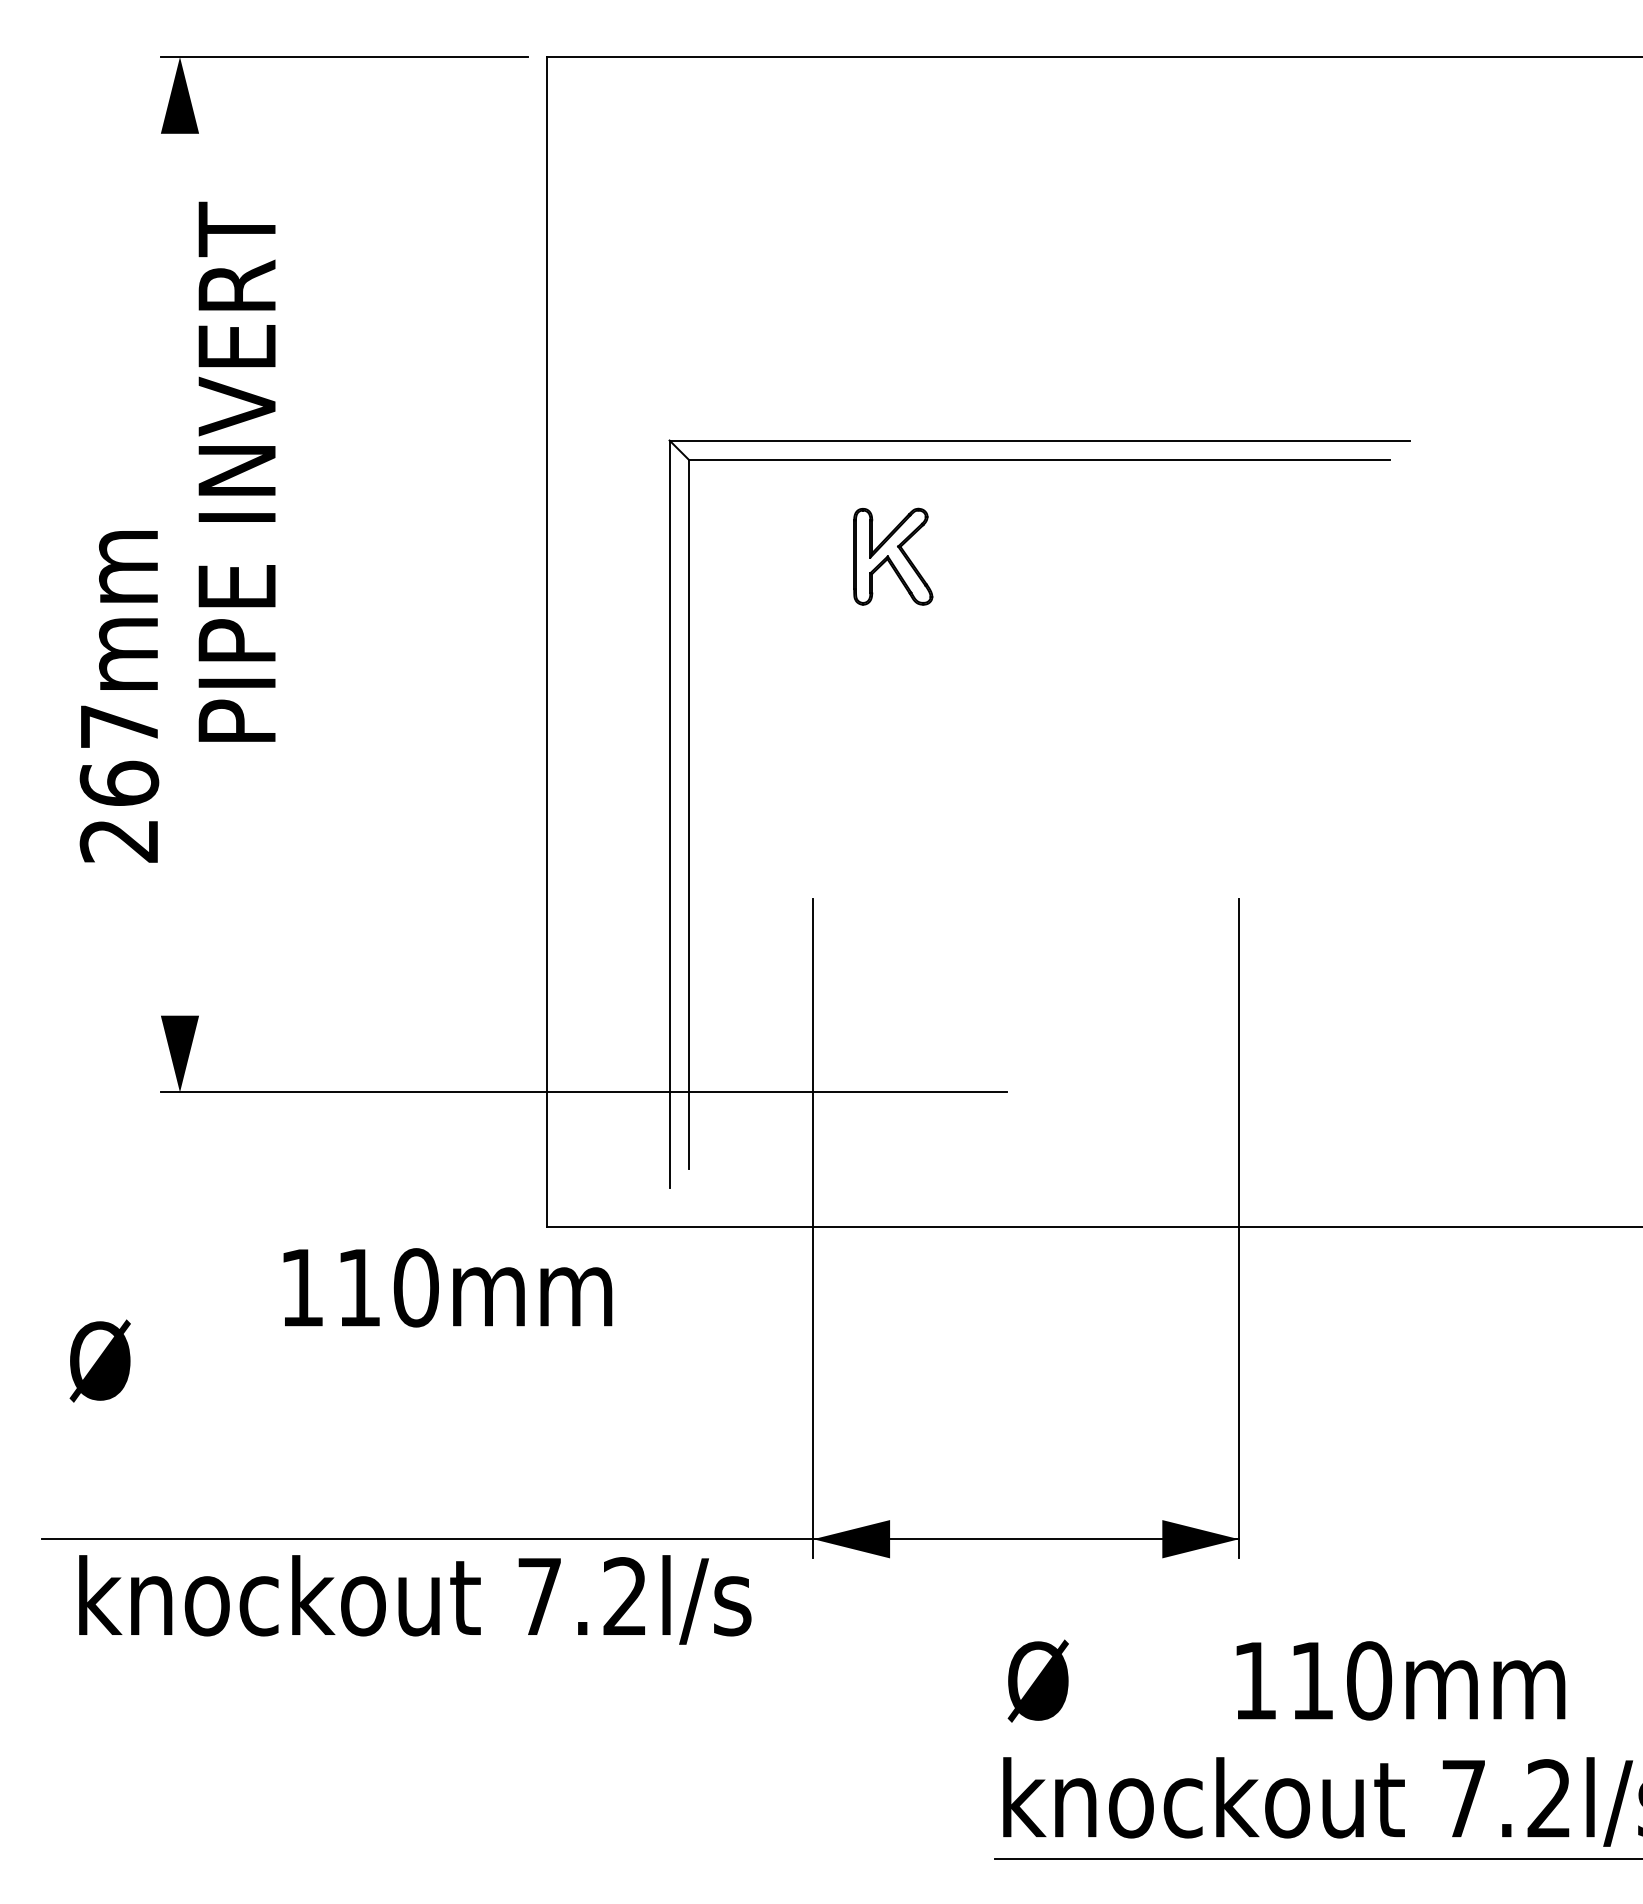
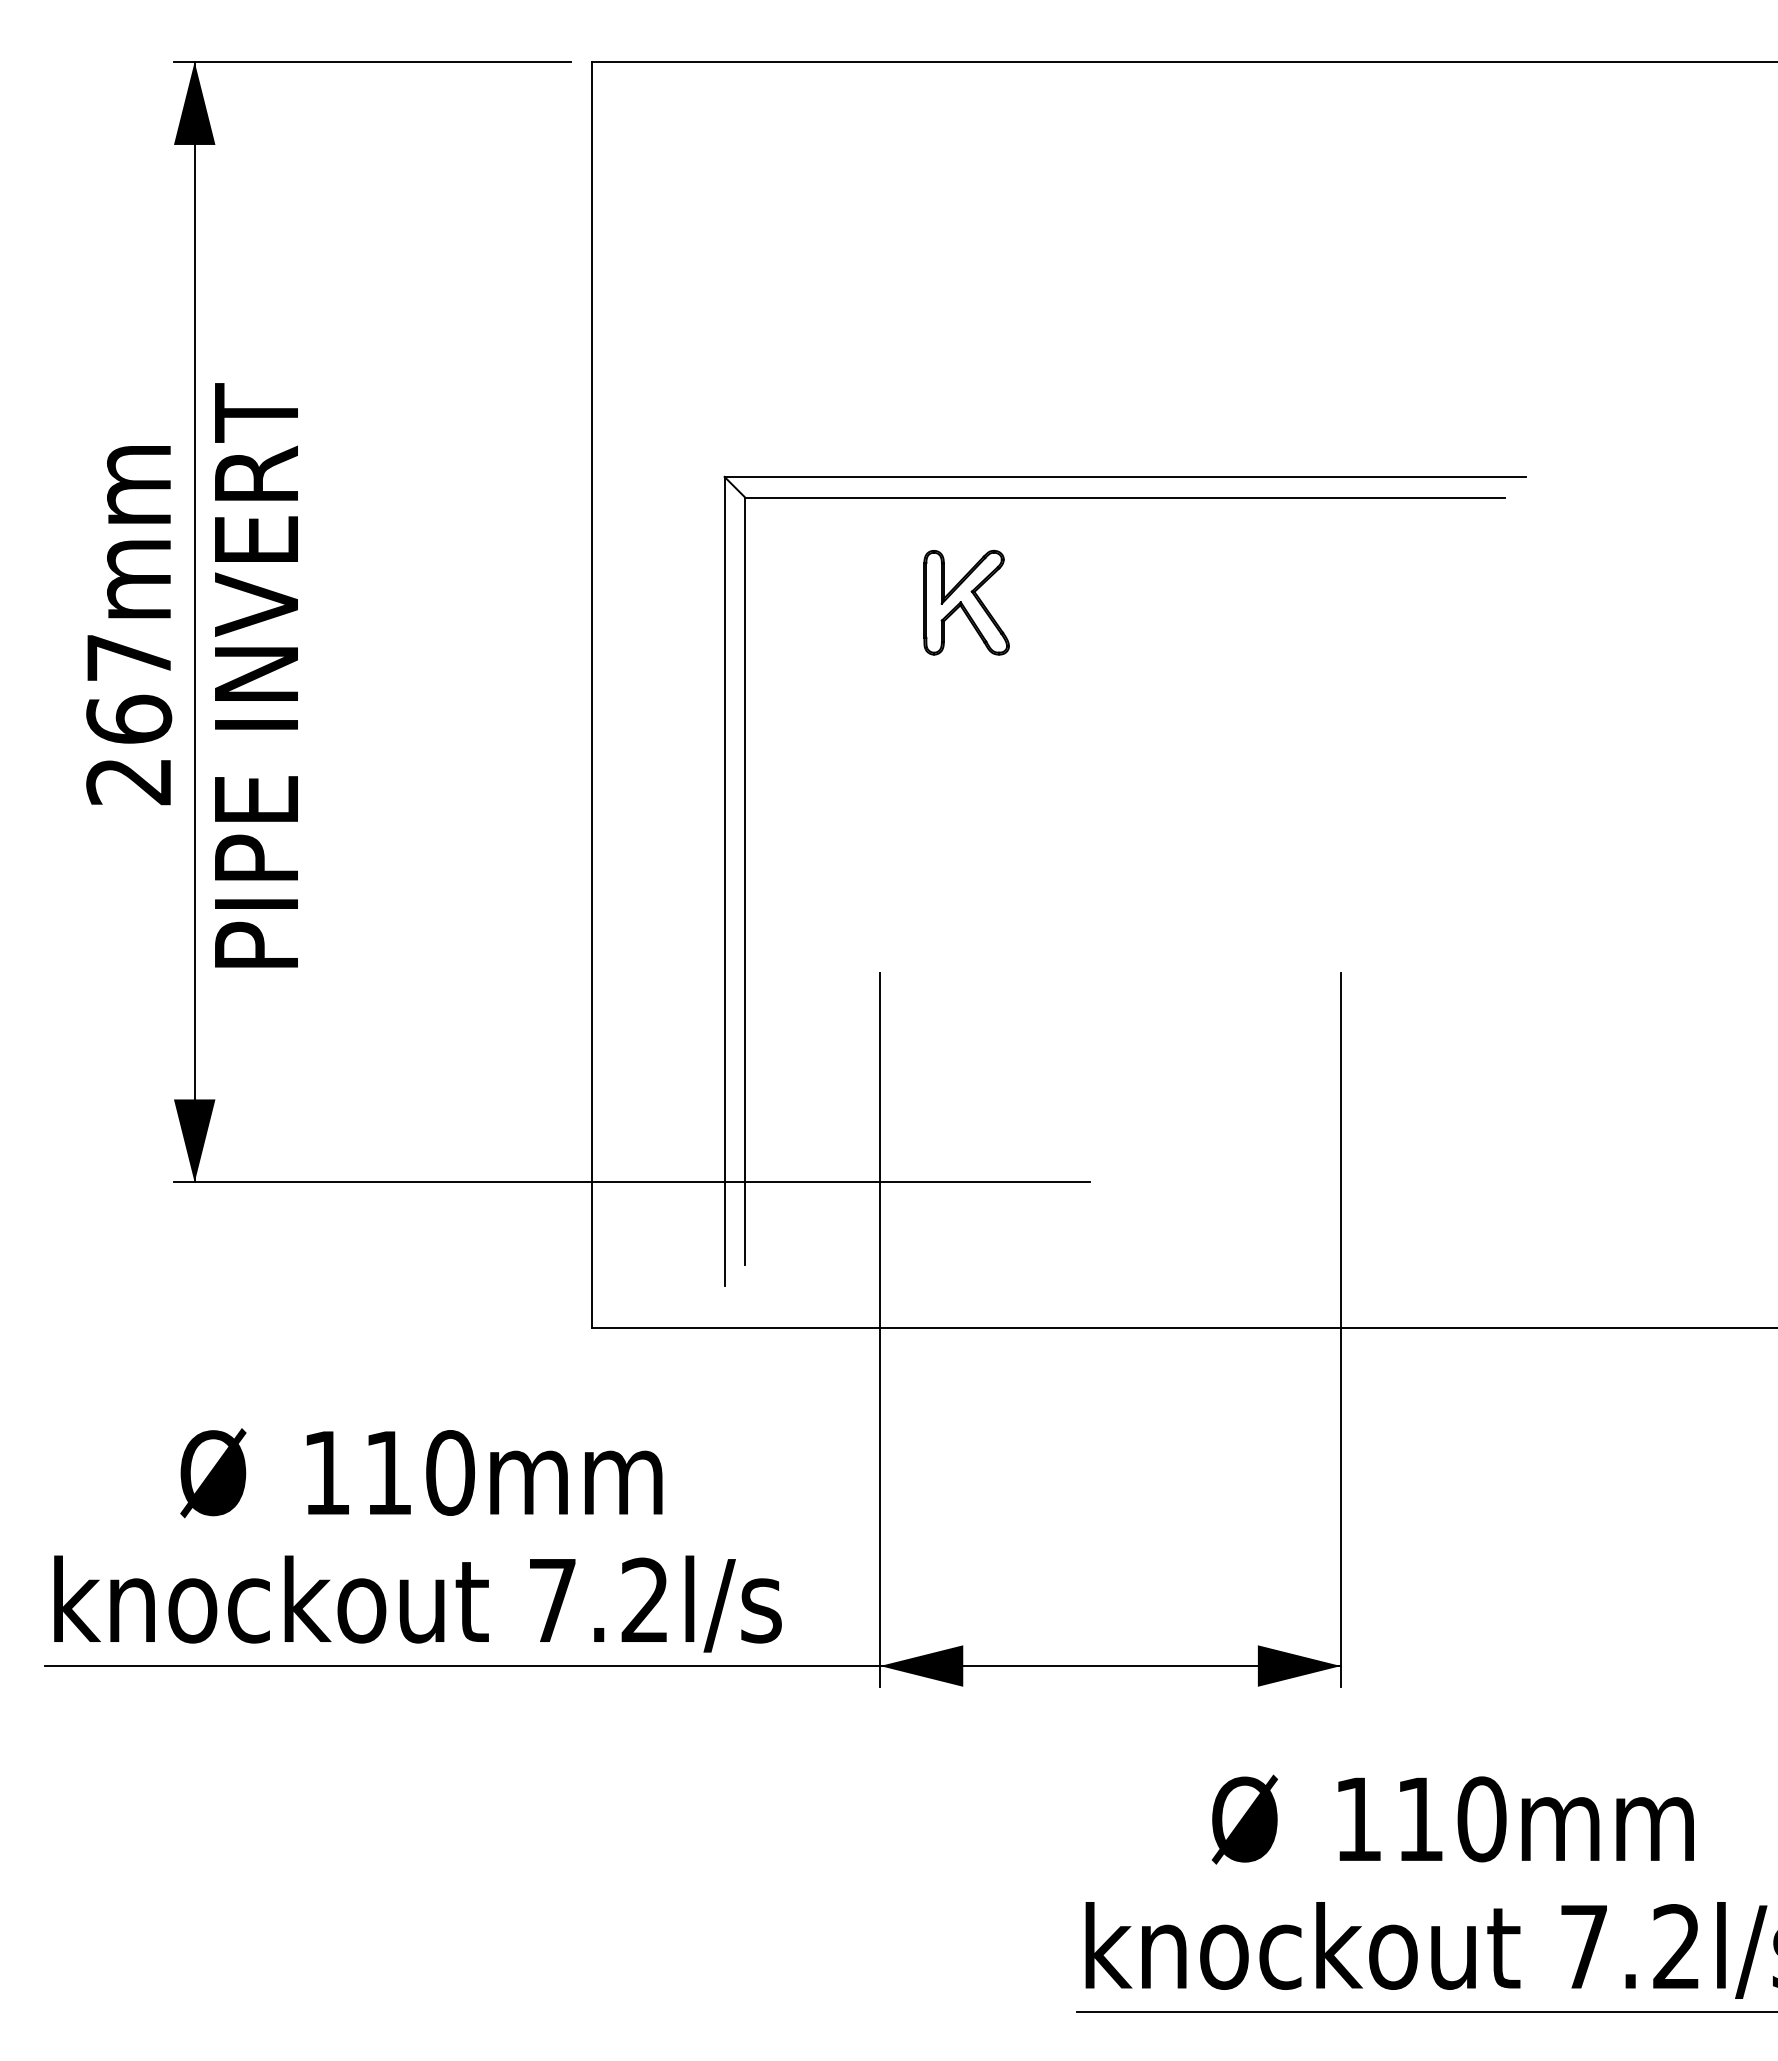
text: (236, 471) -> (255, 674), moved
line: (180, 574) -> (195, 621), added
text: (119, 696) -> (129, 625), moved
text: (447, 1287) -> (484, 1472), moved
text: (99, 1360) -> (212, 1472), moved
text: (415, 1599) -> (418, 1603), moved
text: (1037, 1680) -> (1243, 1818), moved

